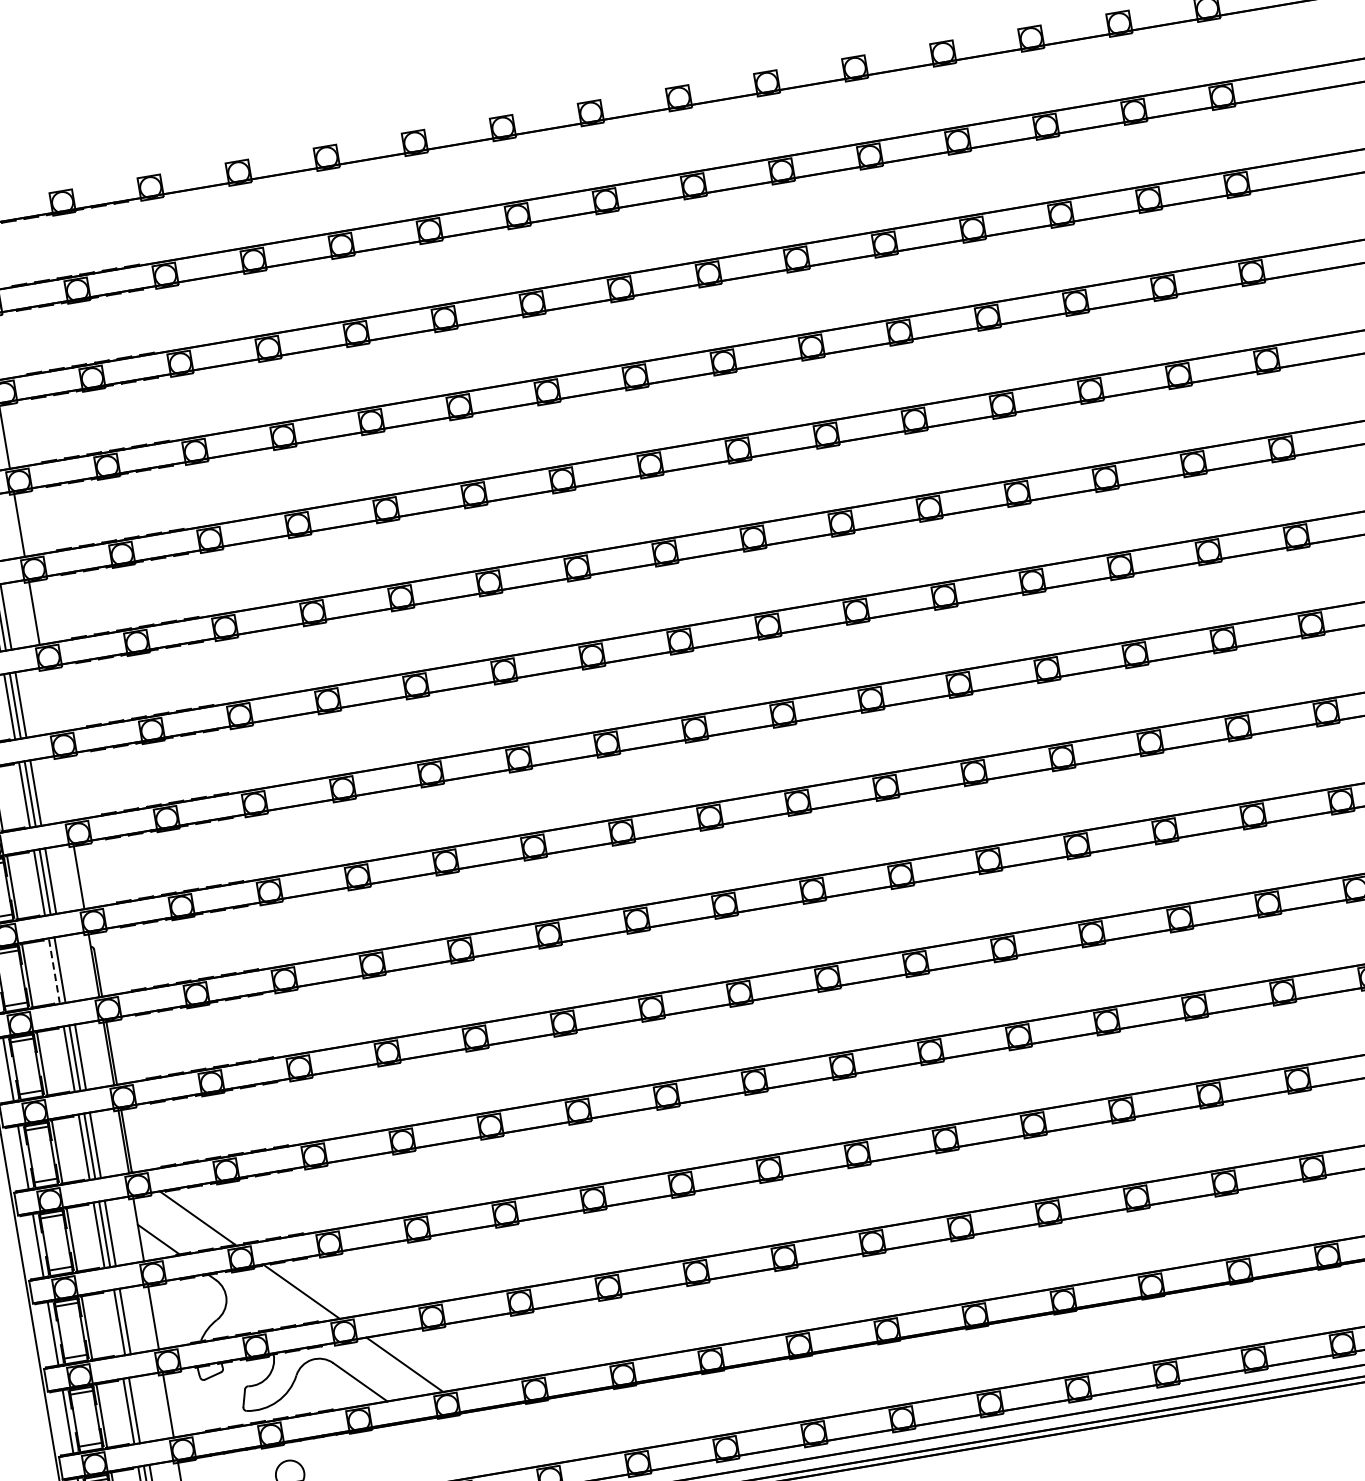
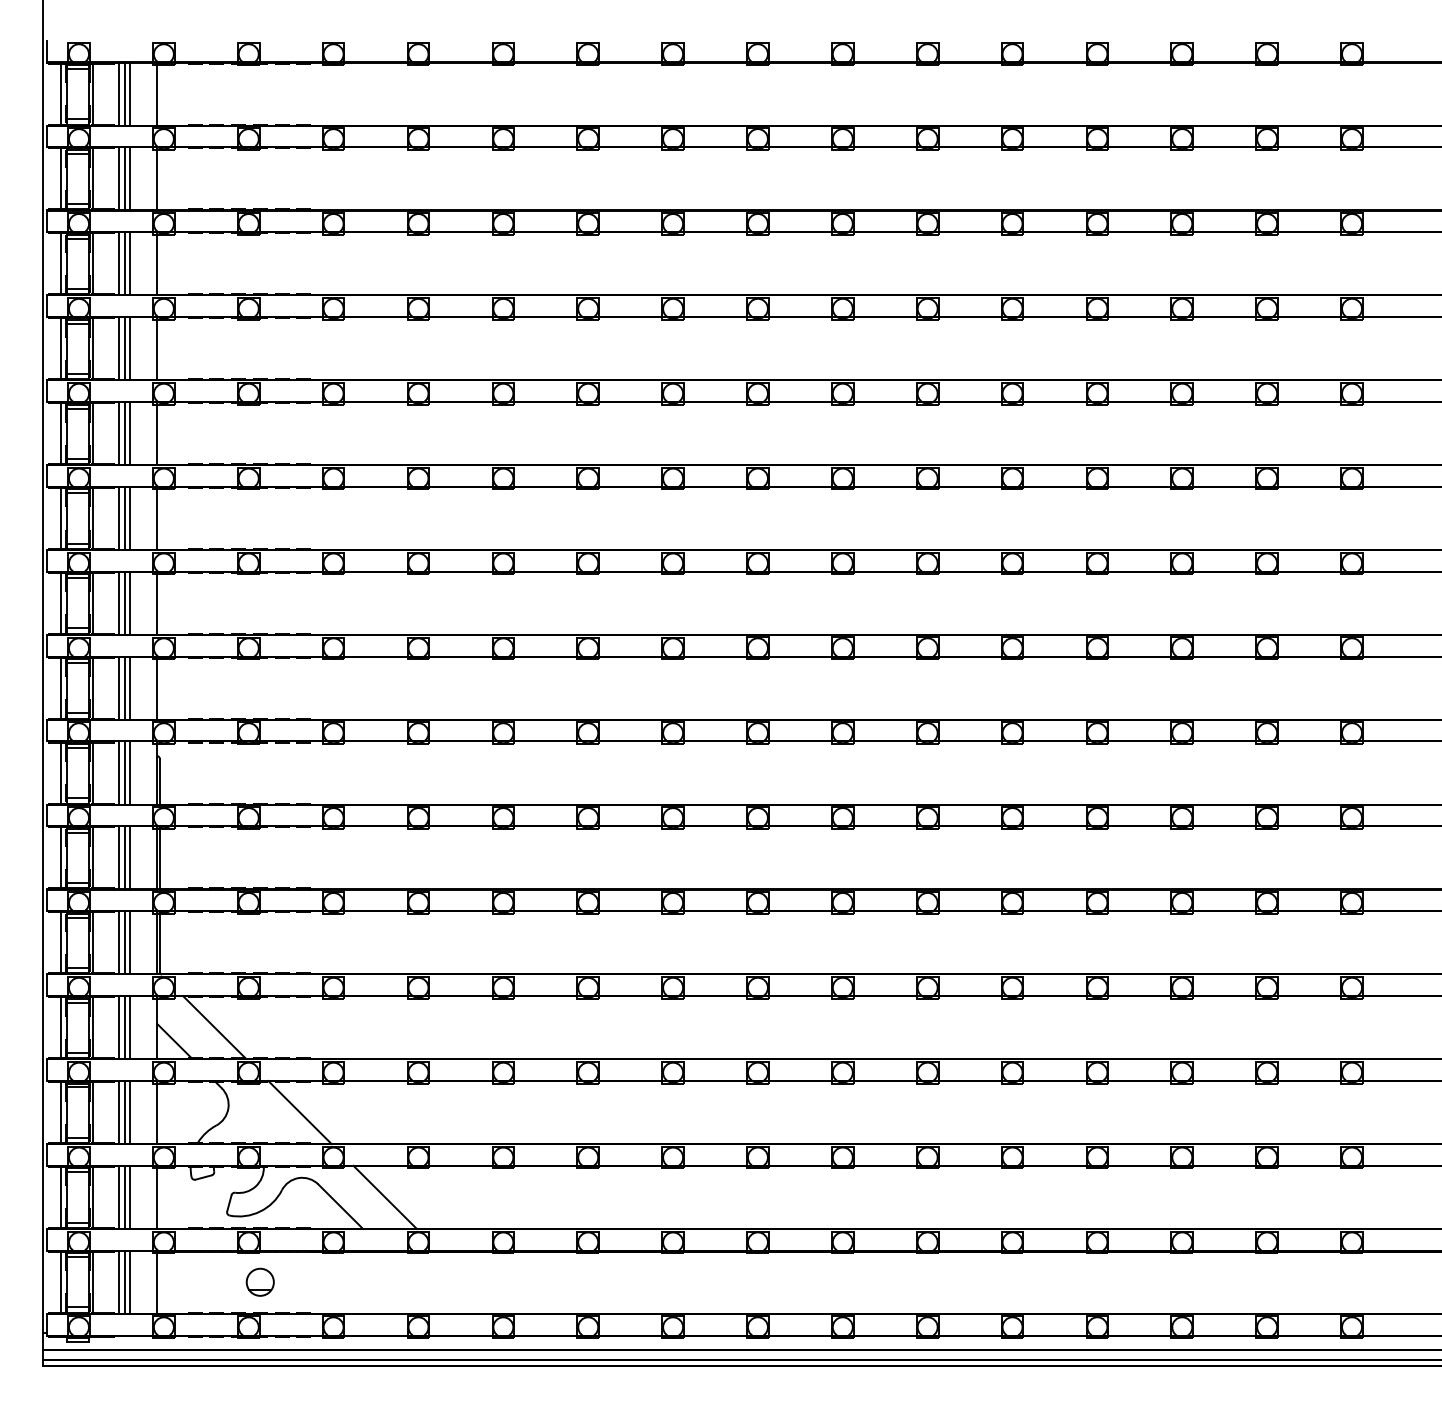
line: (49, 700) -> (157, 518), added
line: (64, 787) -> (157, 602), added
line: (65, 968) -> (130, 772), added
line: (54, 971) -> (119, 773), dashed -> solid
line: (114, 1323) -> (119, 1112), added
line: (140, 1409) -> (130, 1197), added

